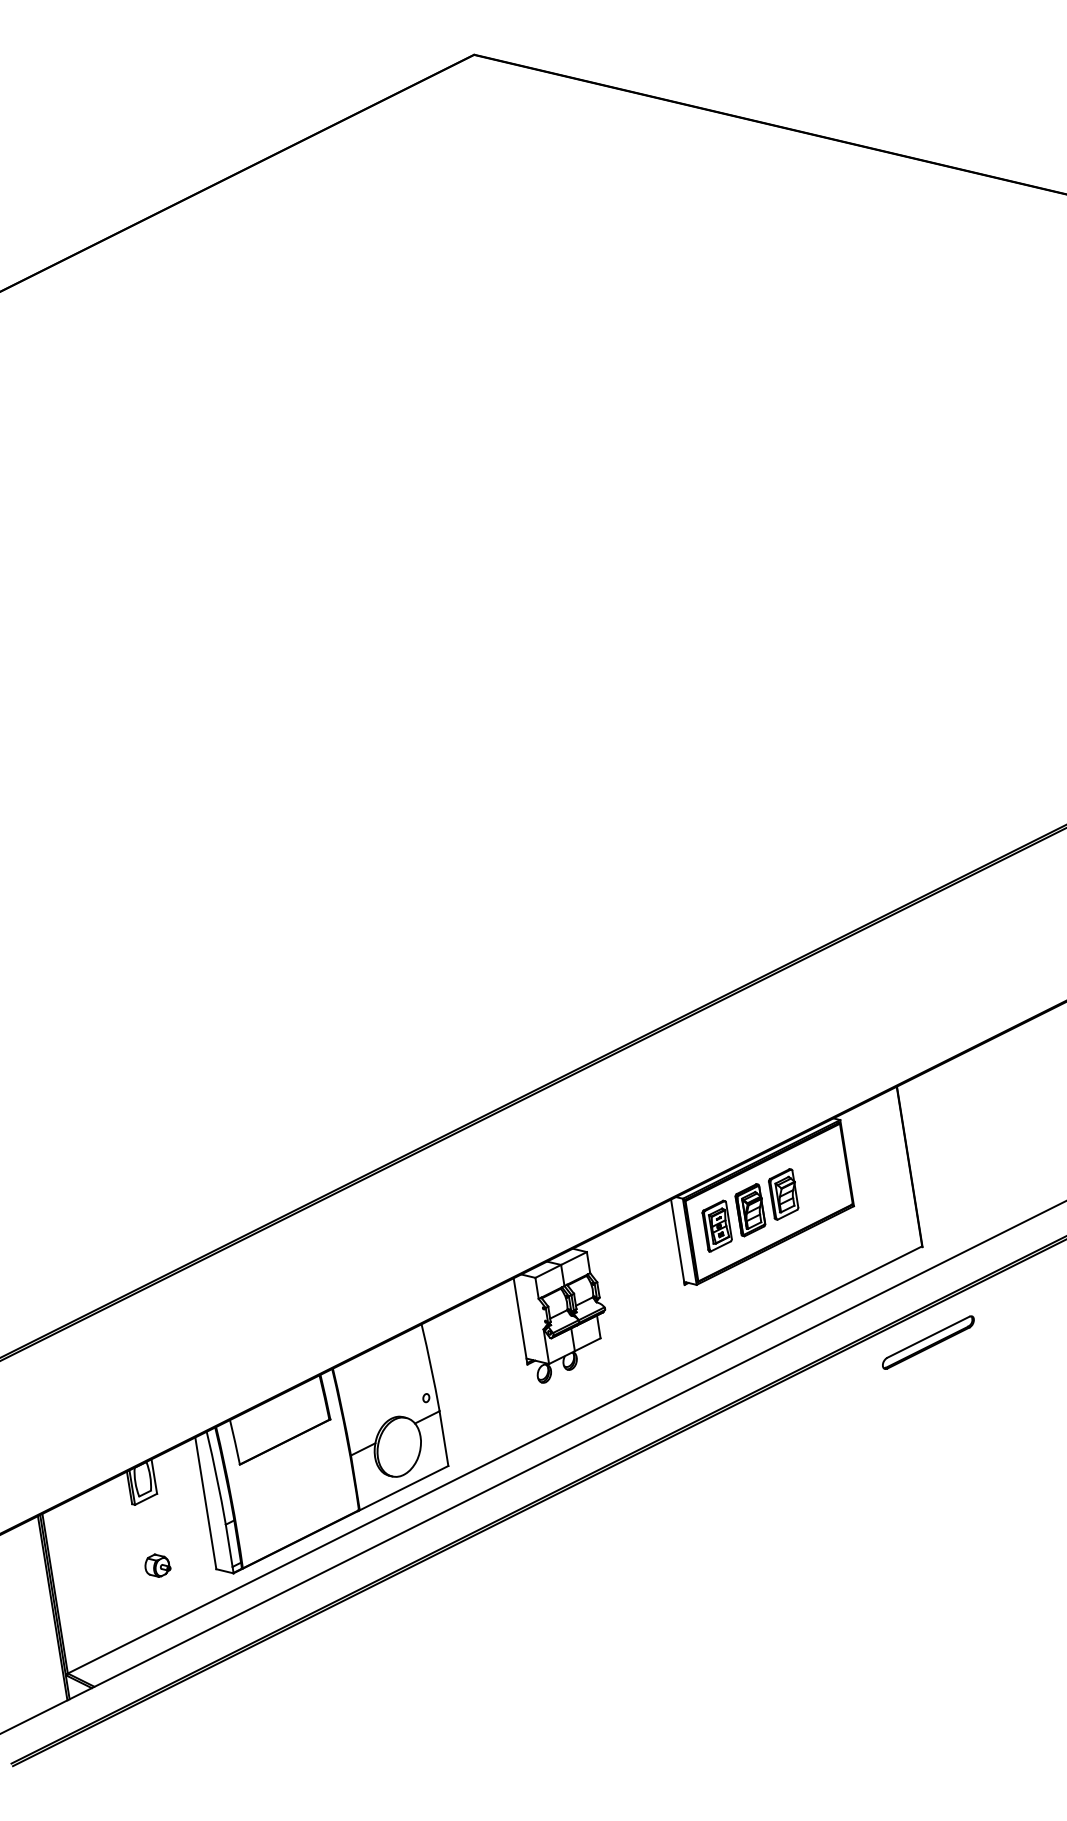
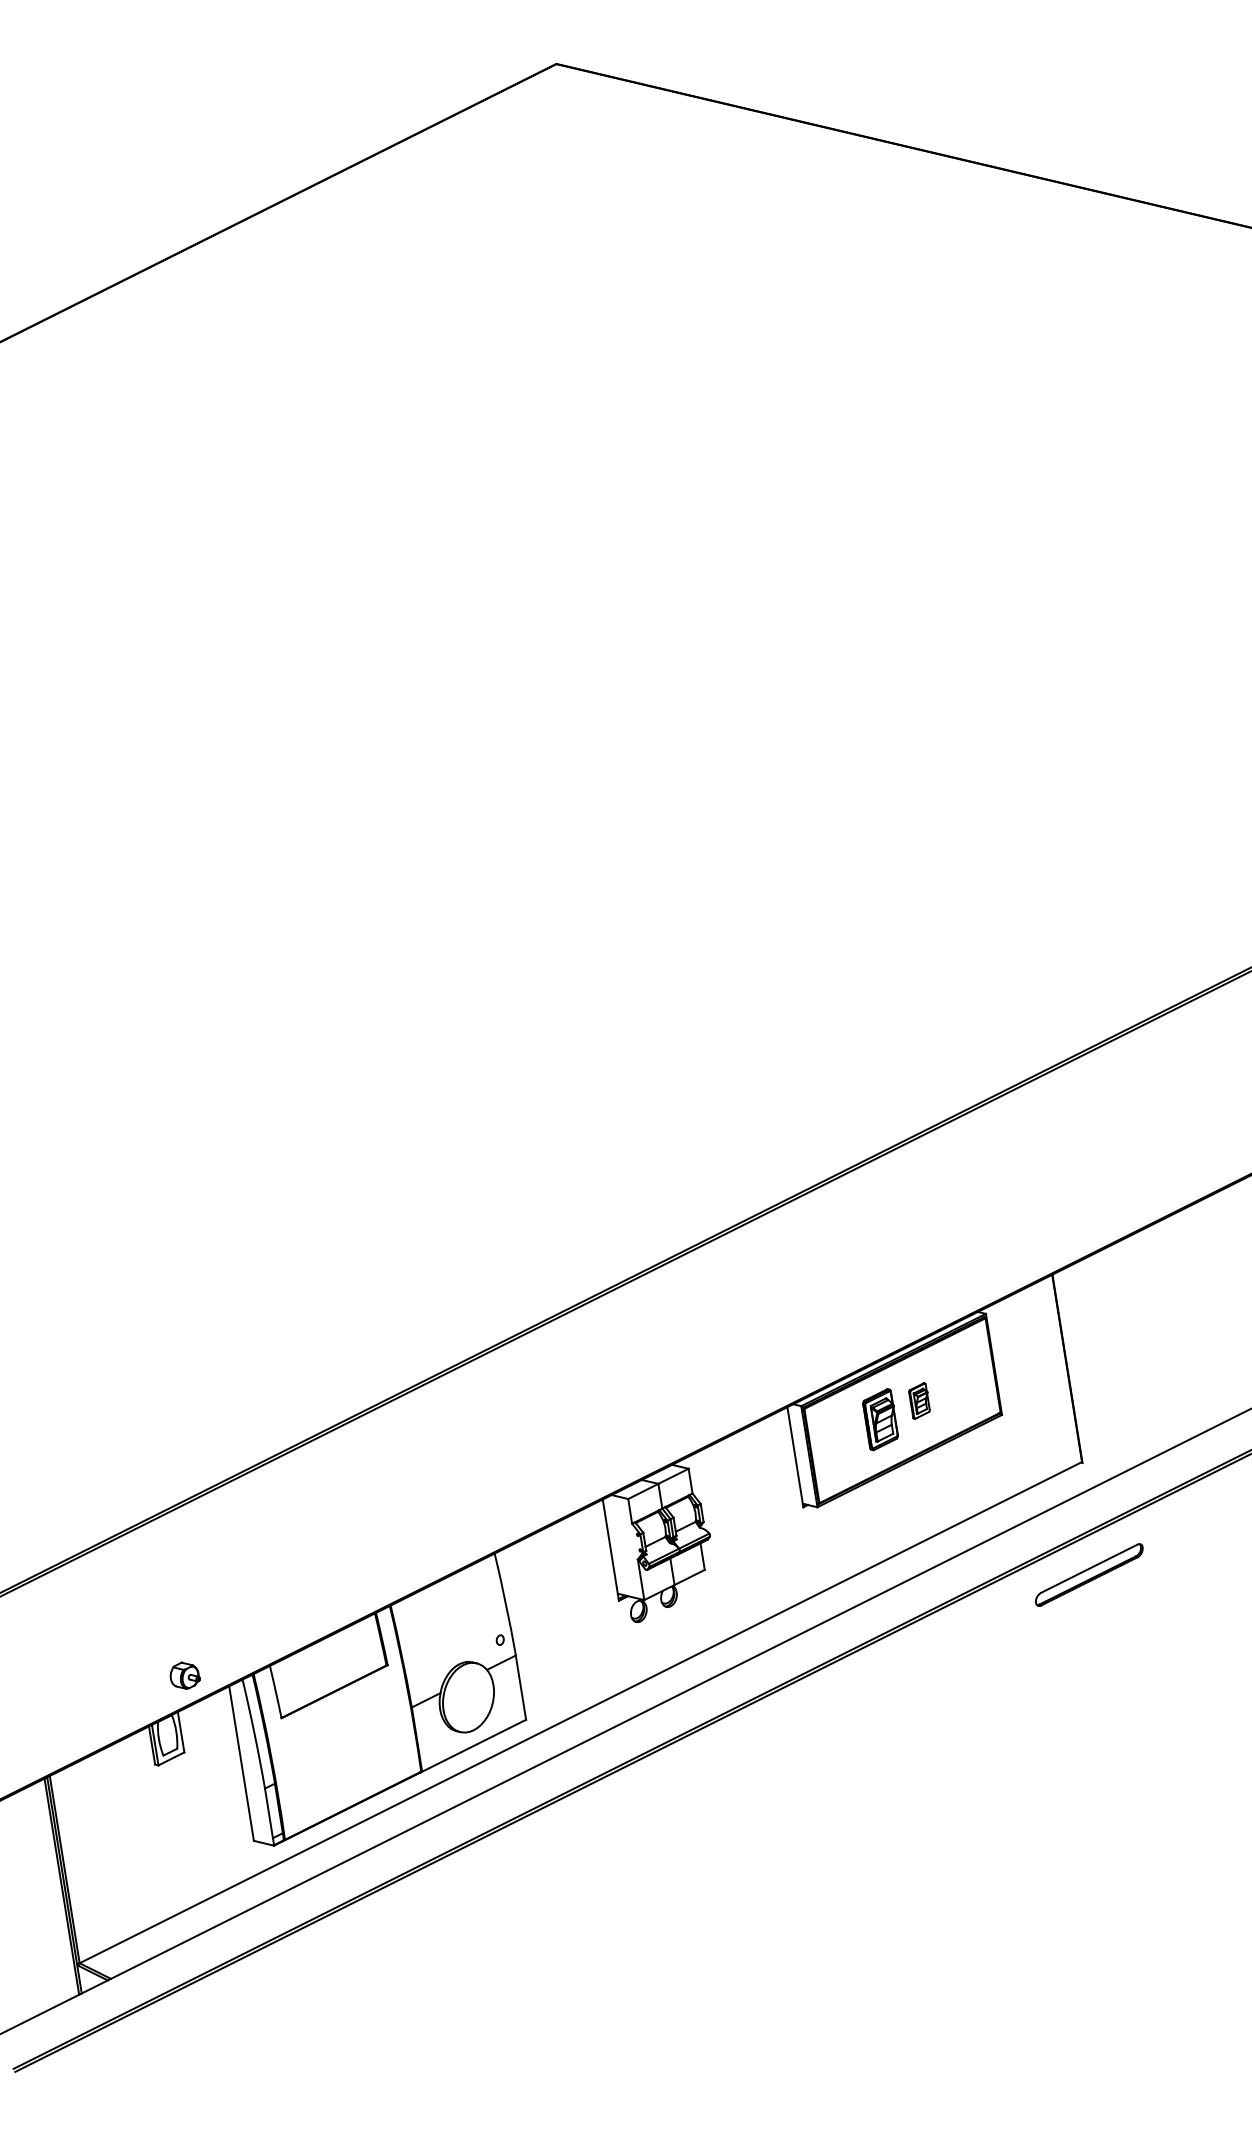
part: (783, 1193) -> (919, 1400), size x0.6
part: (717, 1226) -> (841, 1438), removed
part: (157, 1565) -> (184, 1675), moved

